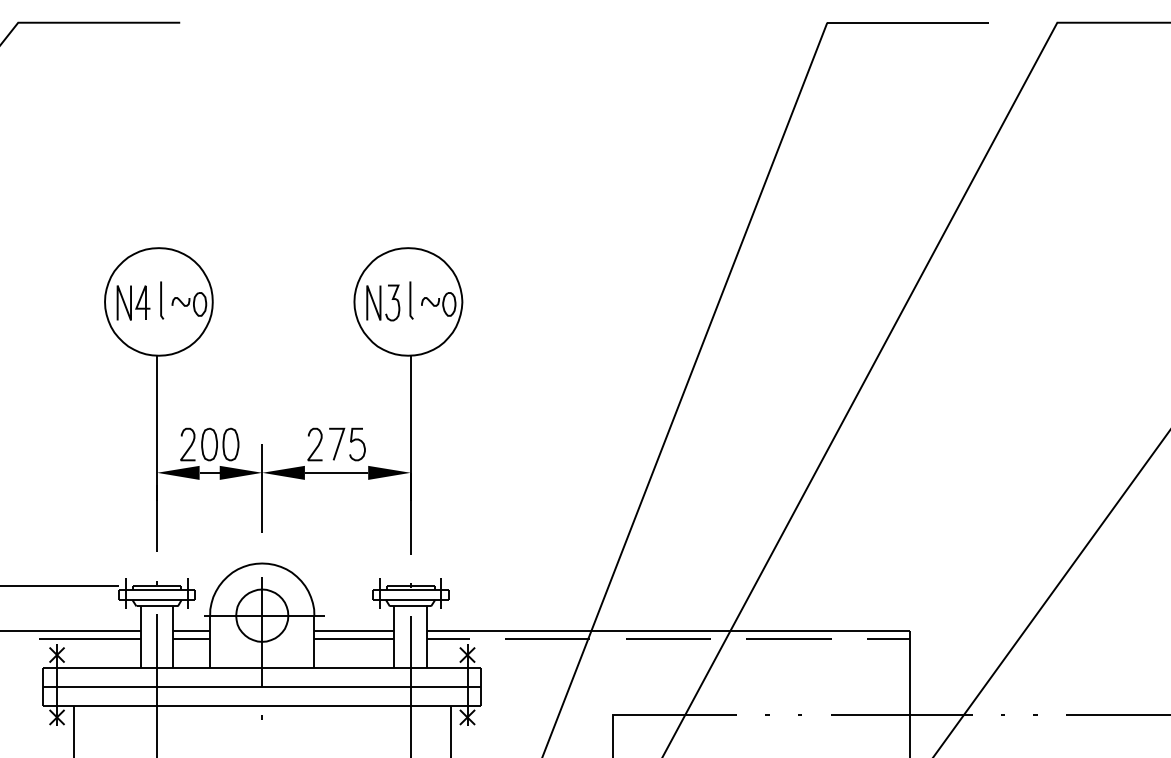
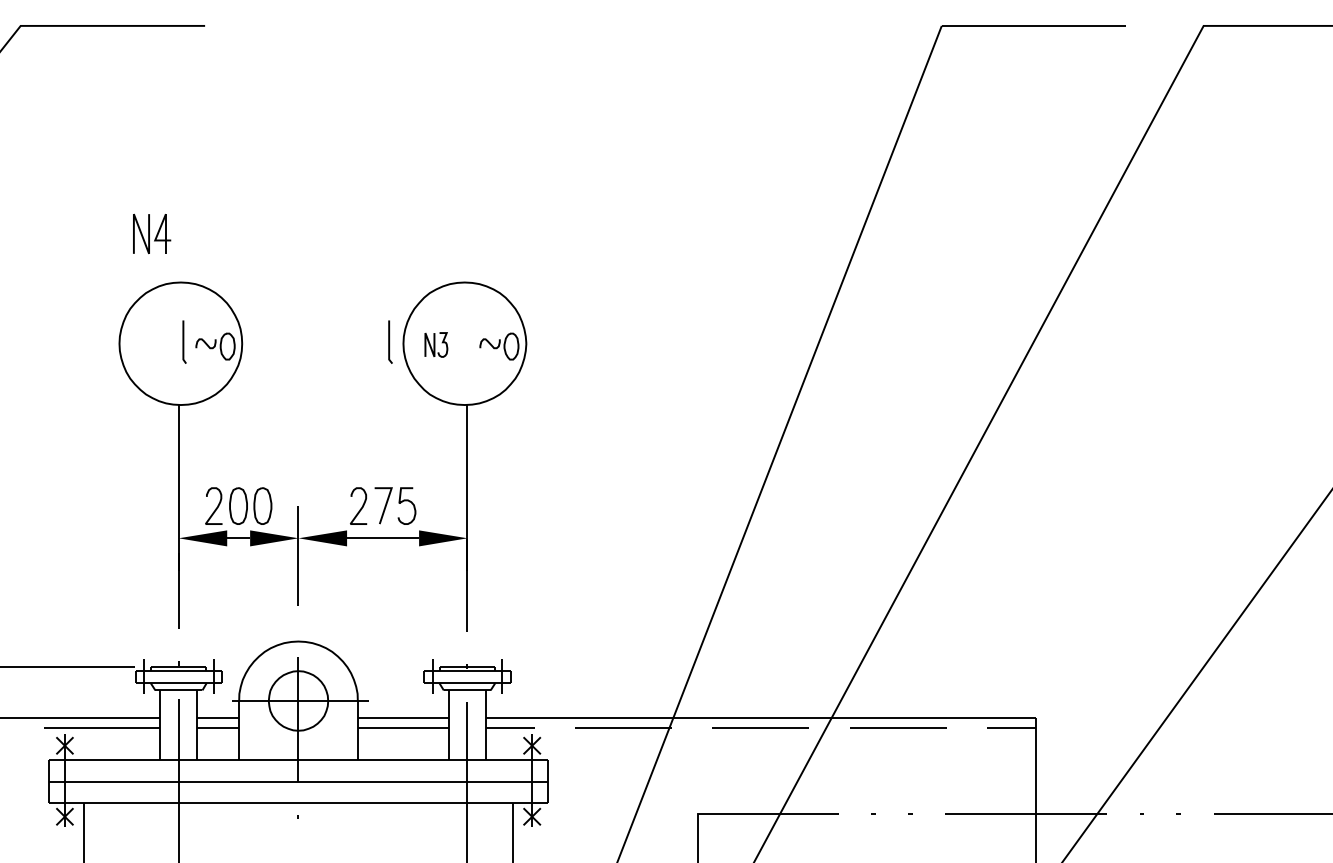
line: (411, 299) -> (390, 341), moved
part: (134, 302) -> (152, 233), moved
part: (383, 302) -> (436, 344), size x0.6

